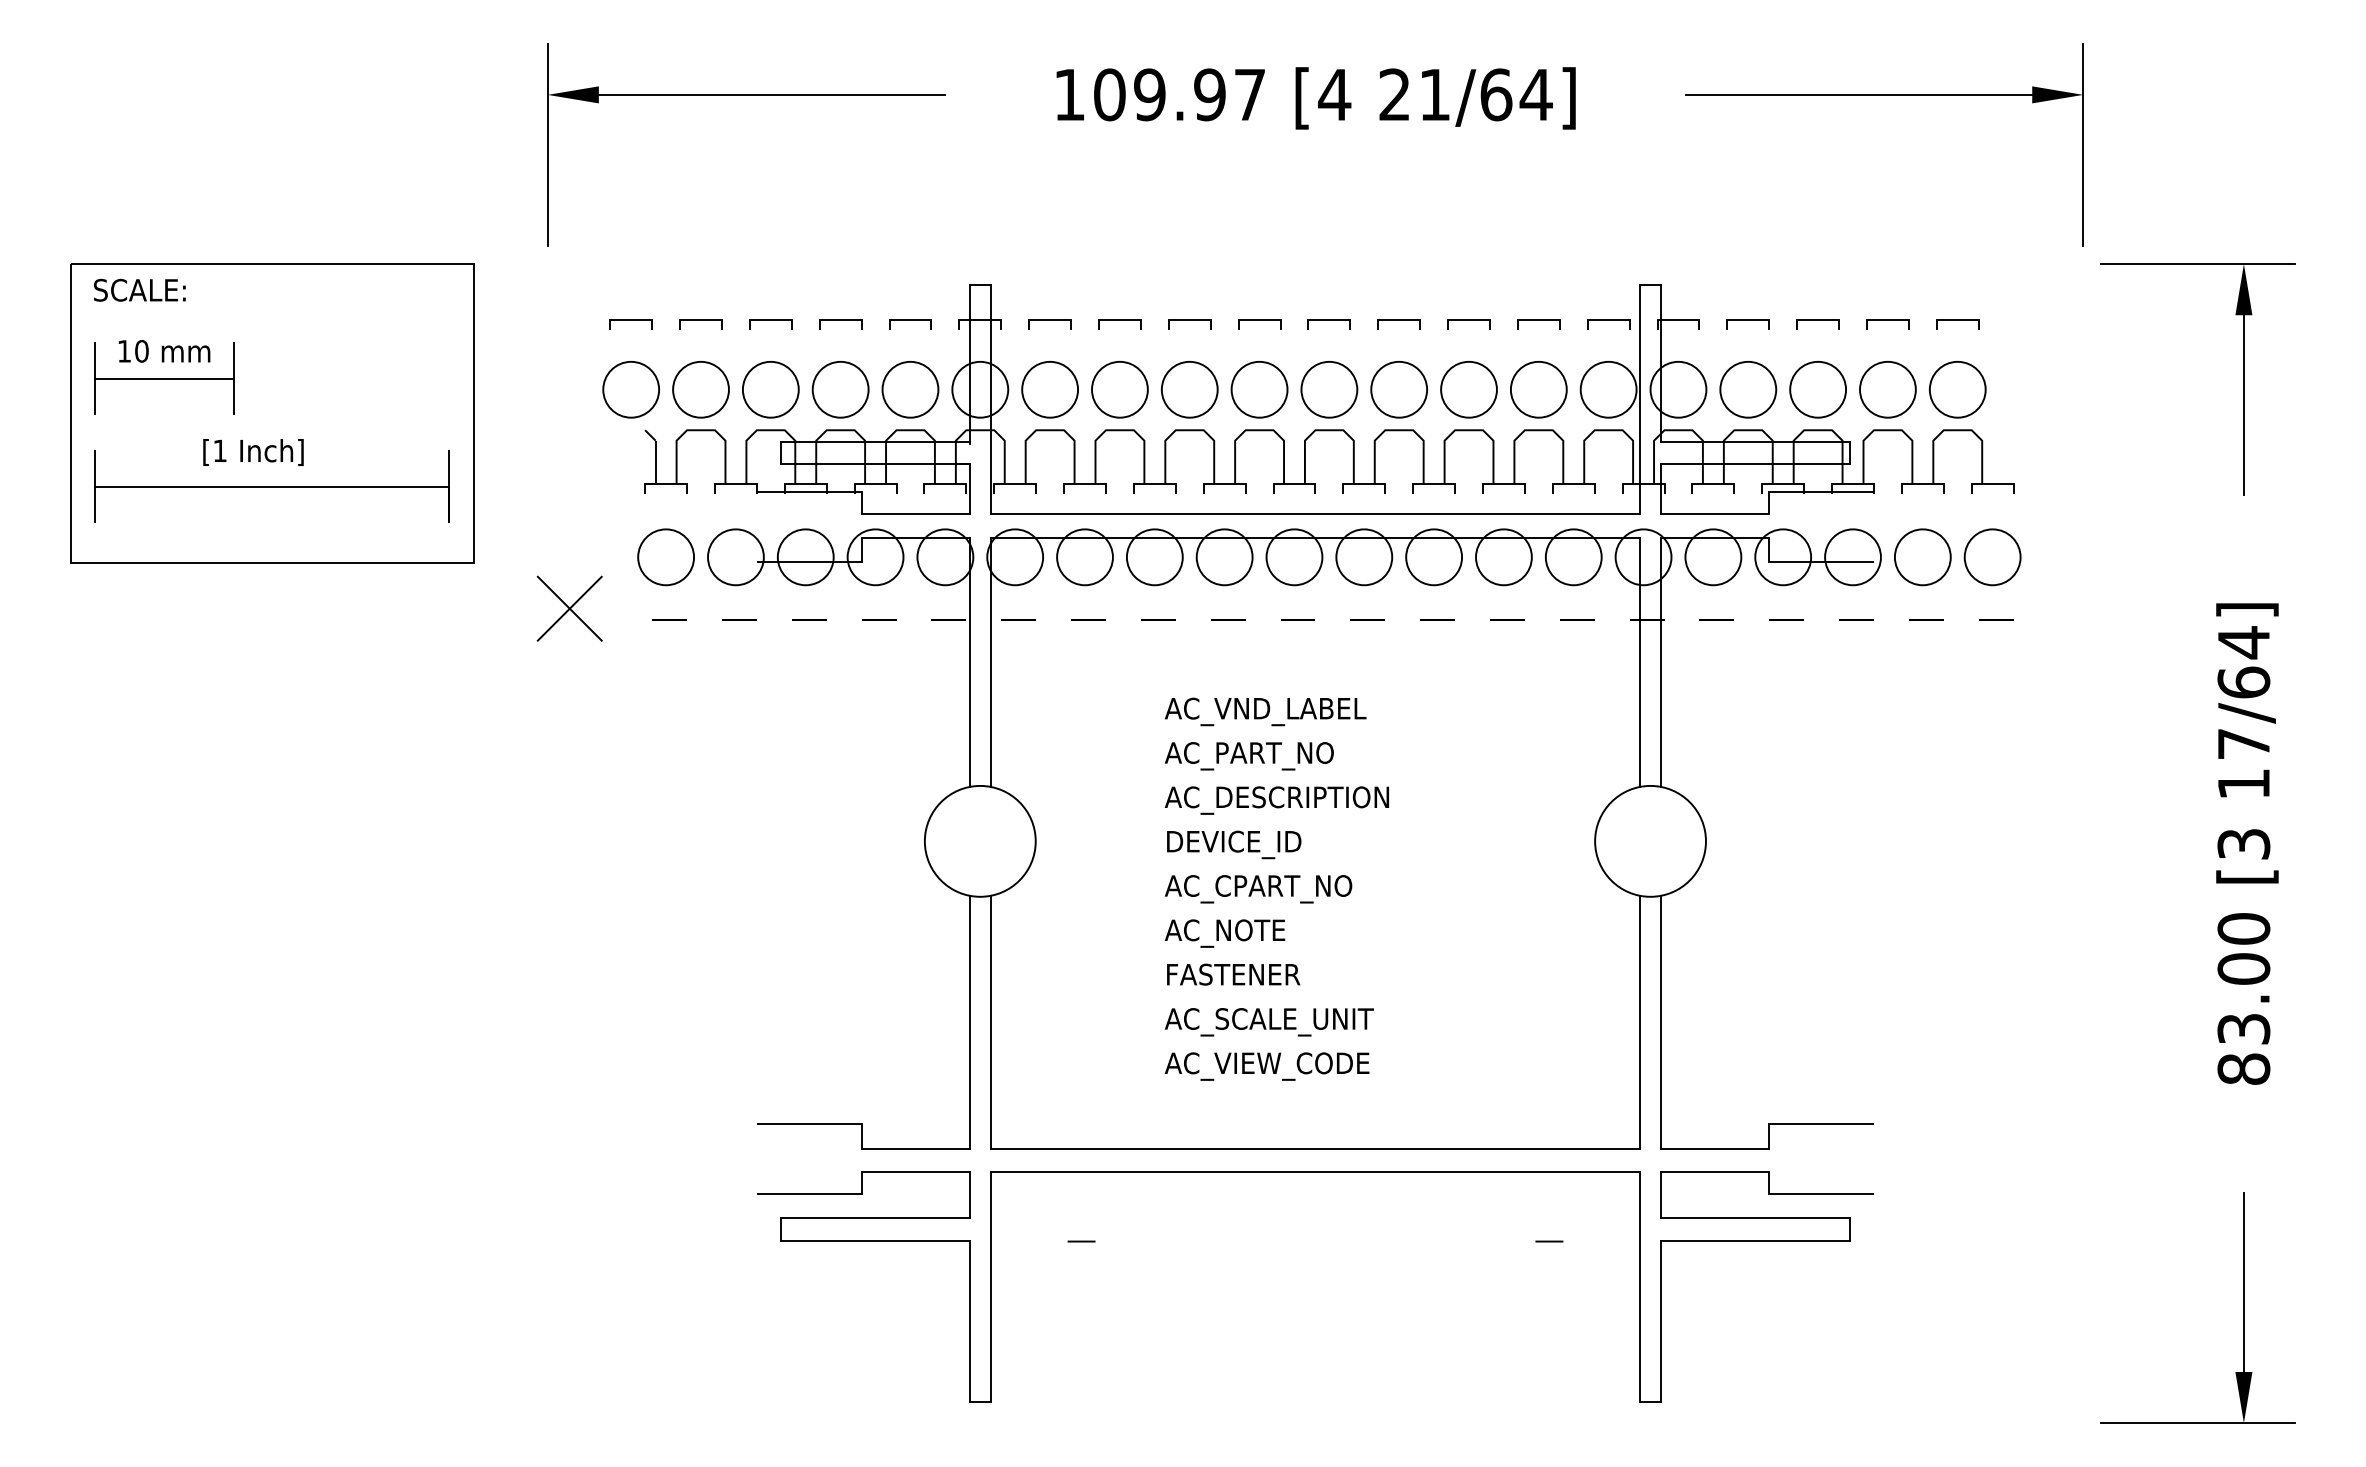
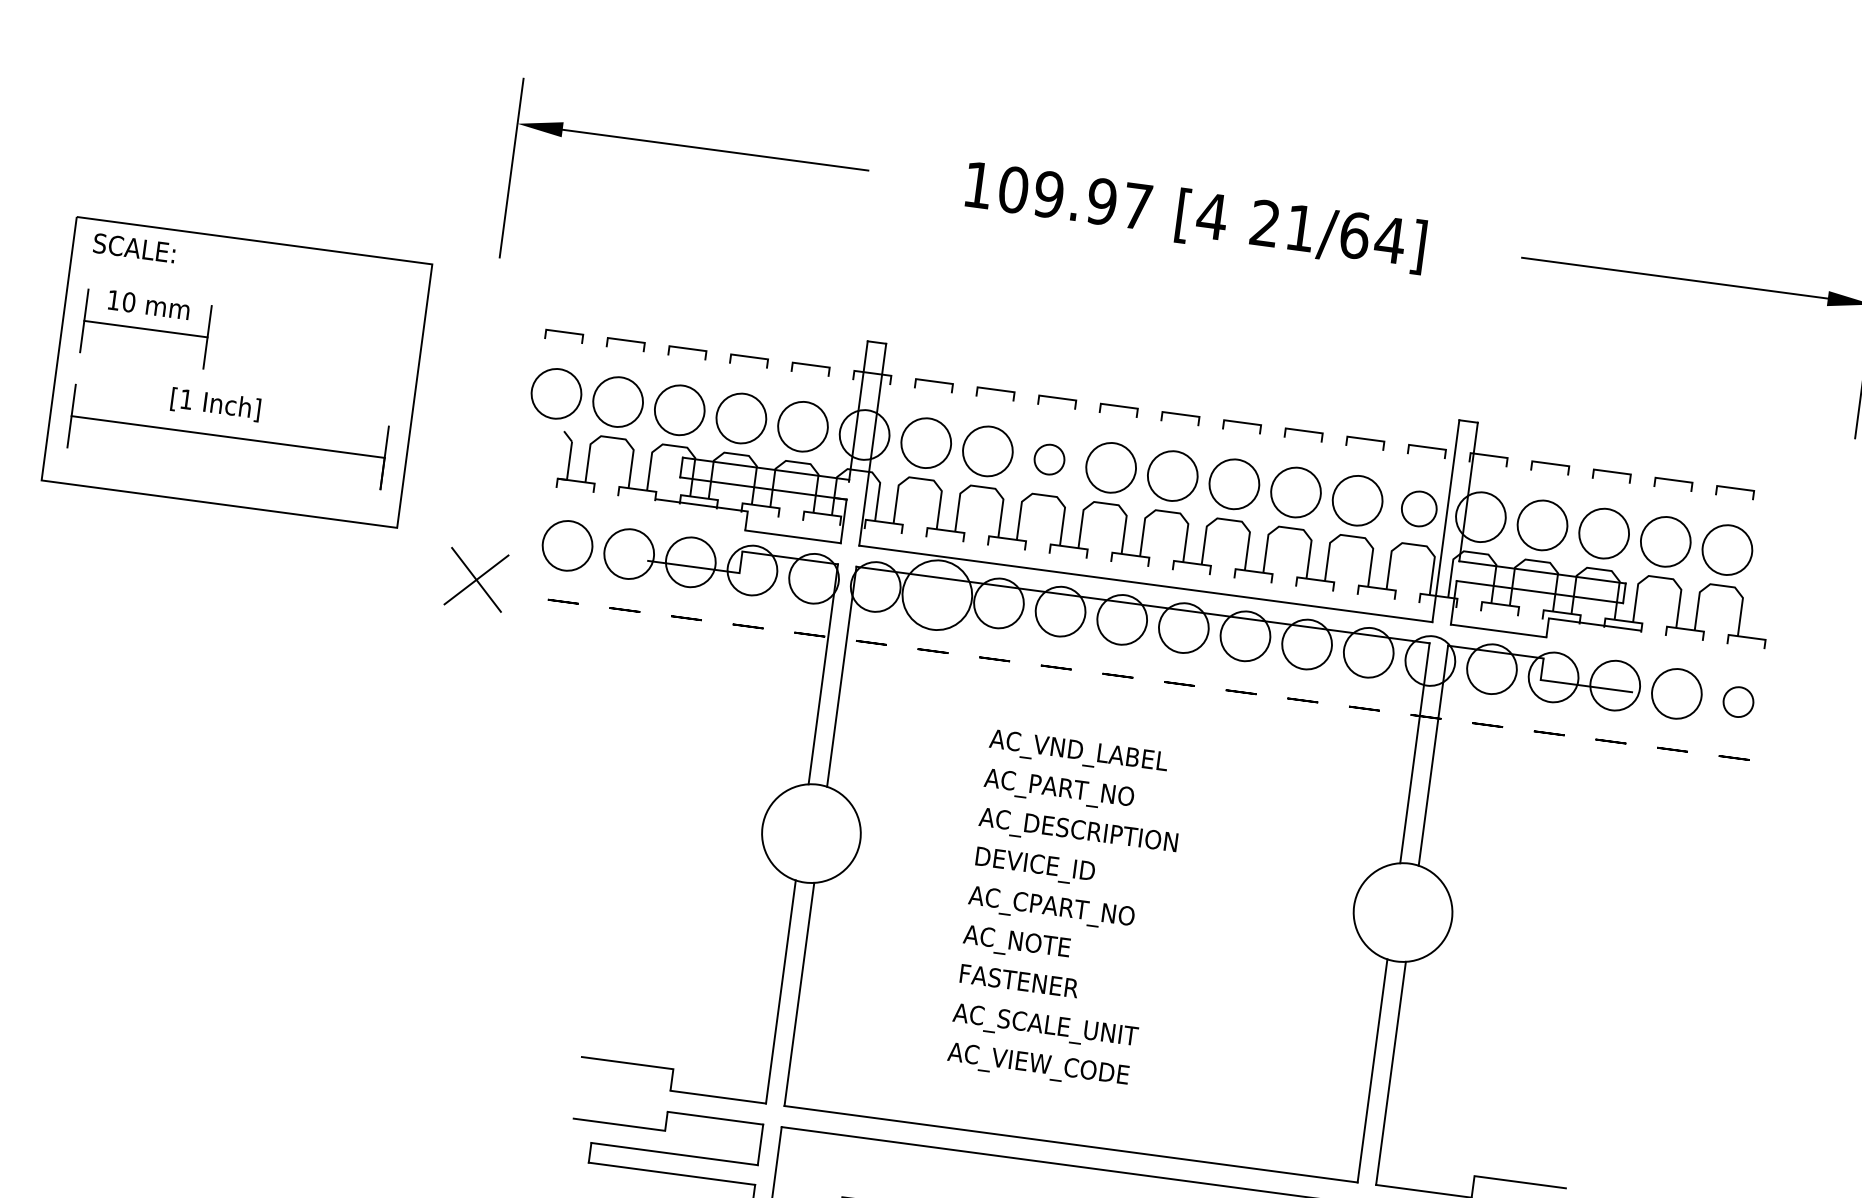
circle: (1189, 389) -> (1049, 459), size x0.6
circle: (1608, 389) -> (1419, 508), size x0.7
circle: (1084, 557) -> (936, 595), size x1.4
circle: (1992, 557) -> (1738, 702), size x0.6

